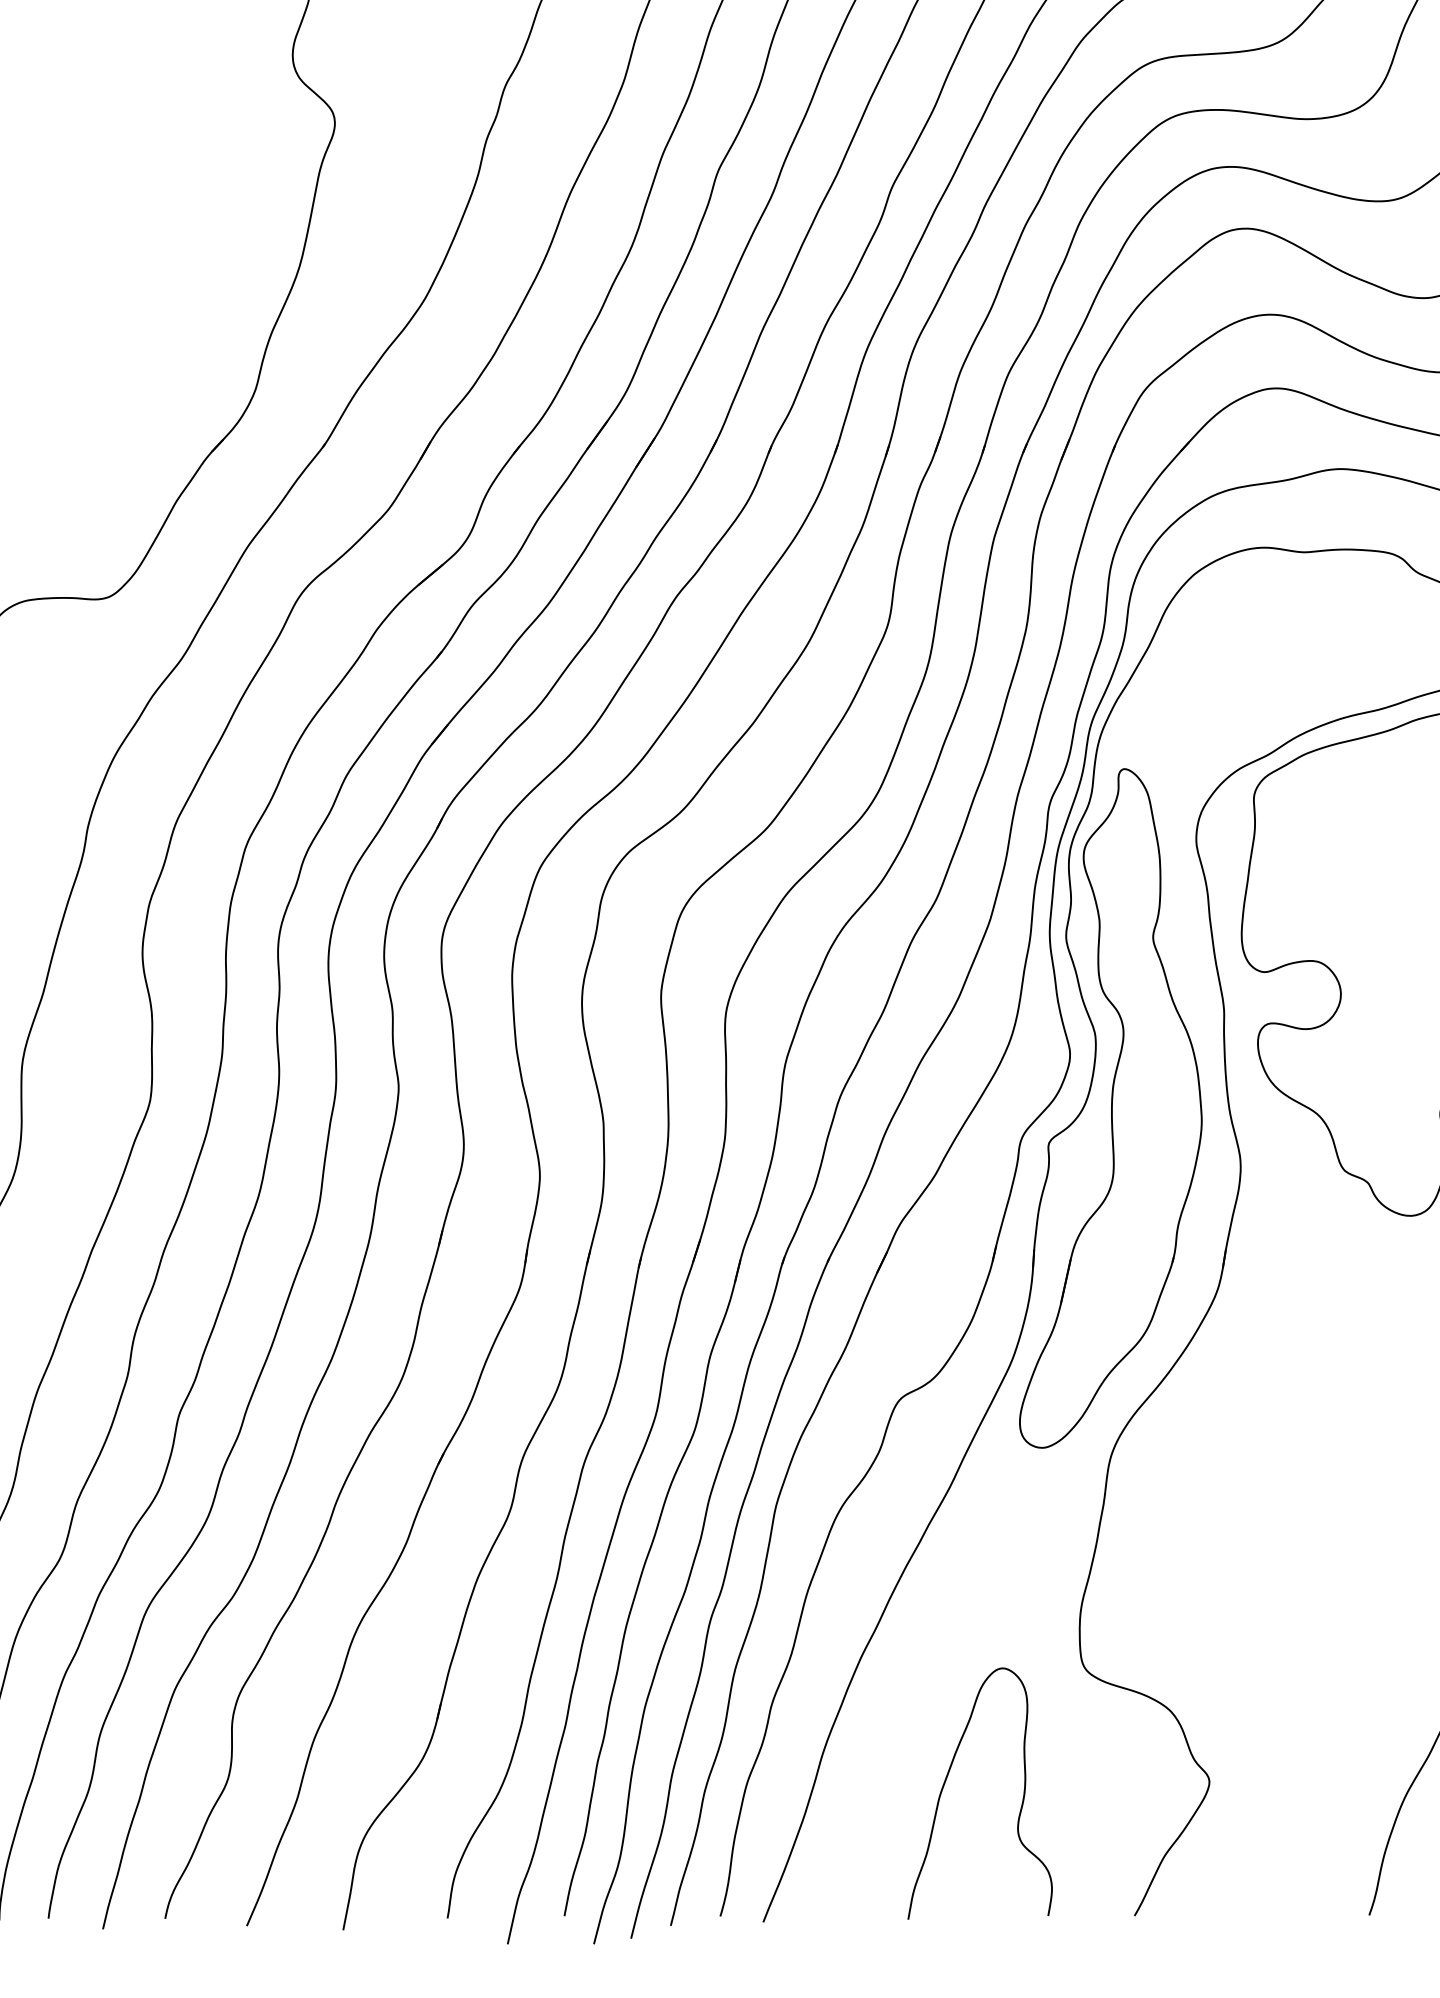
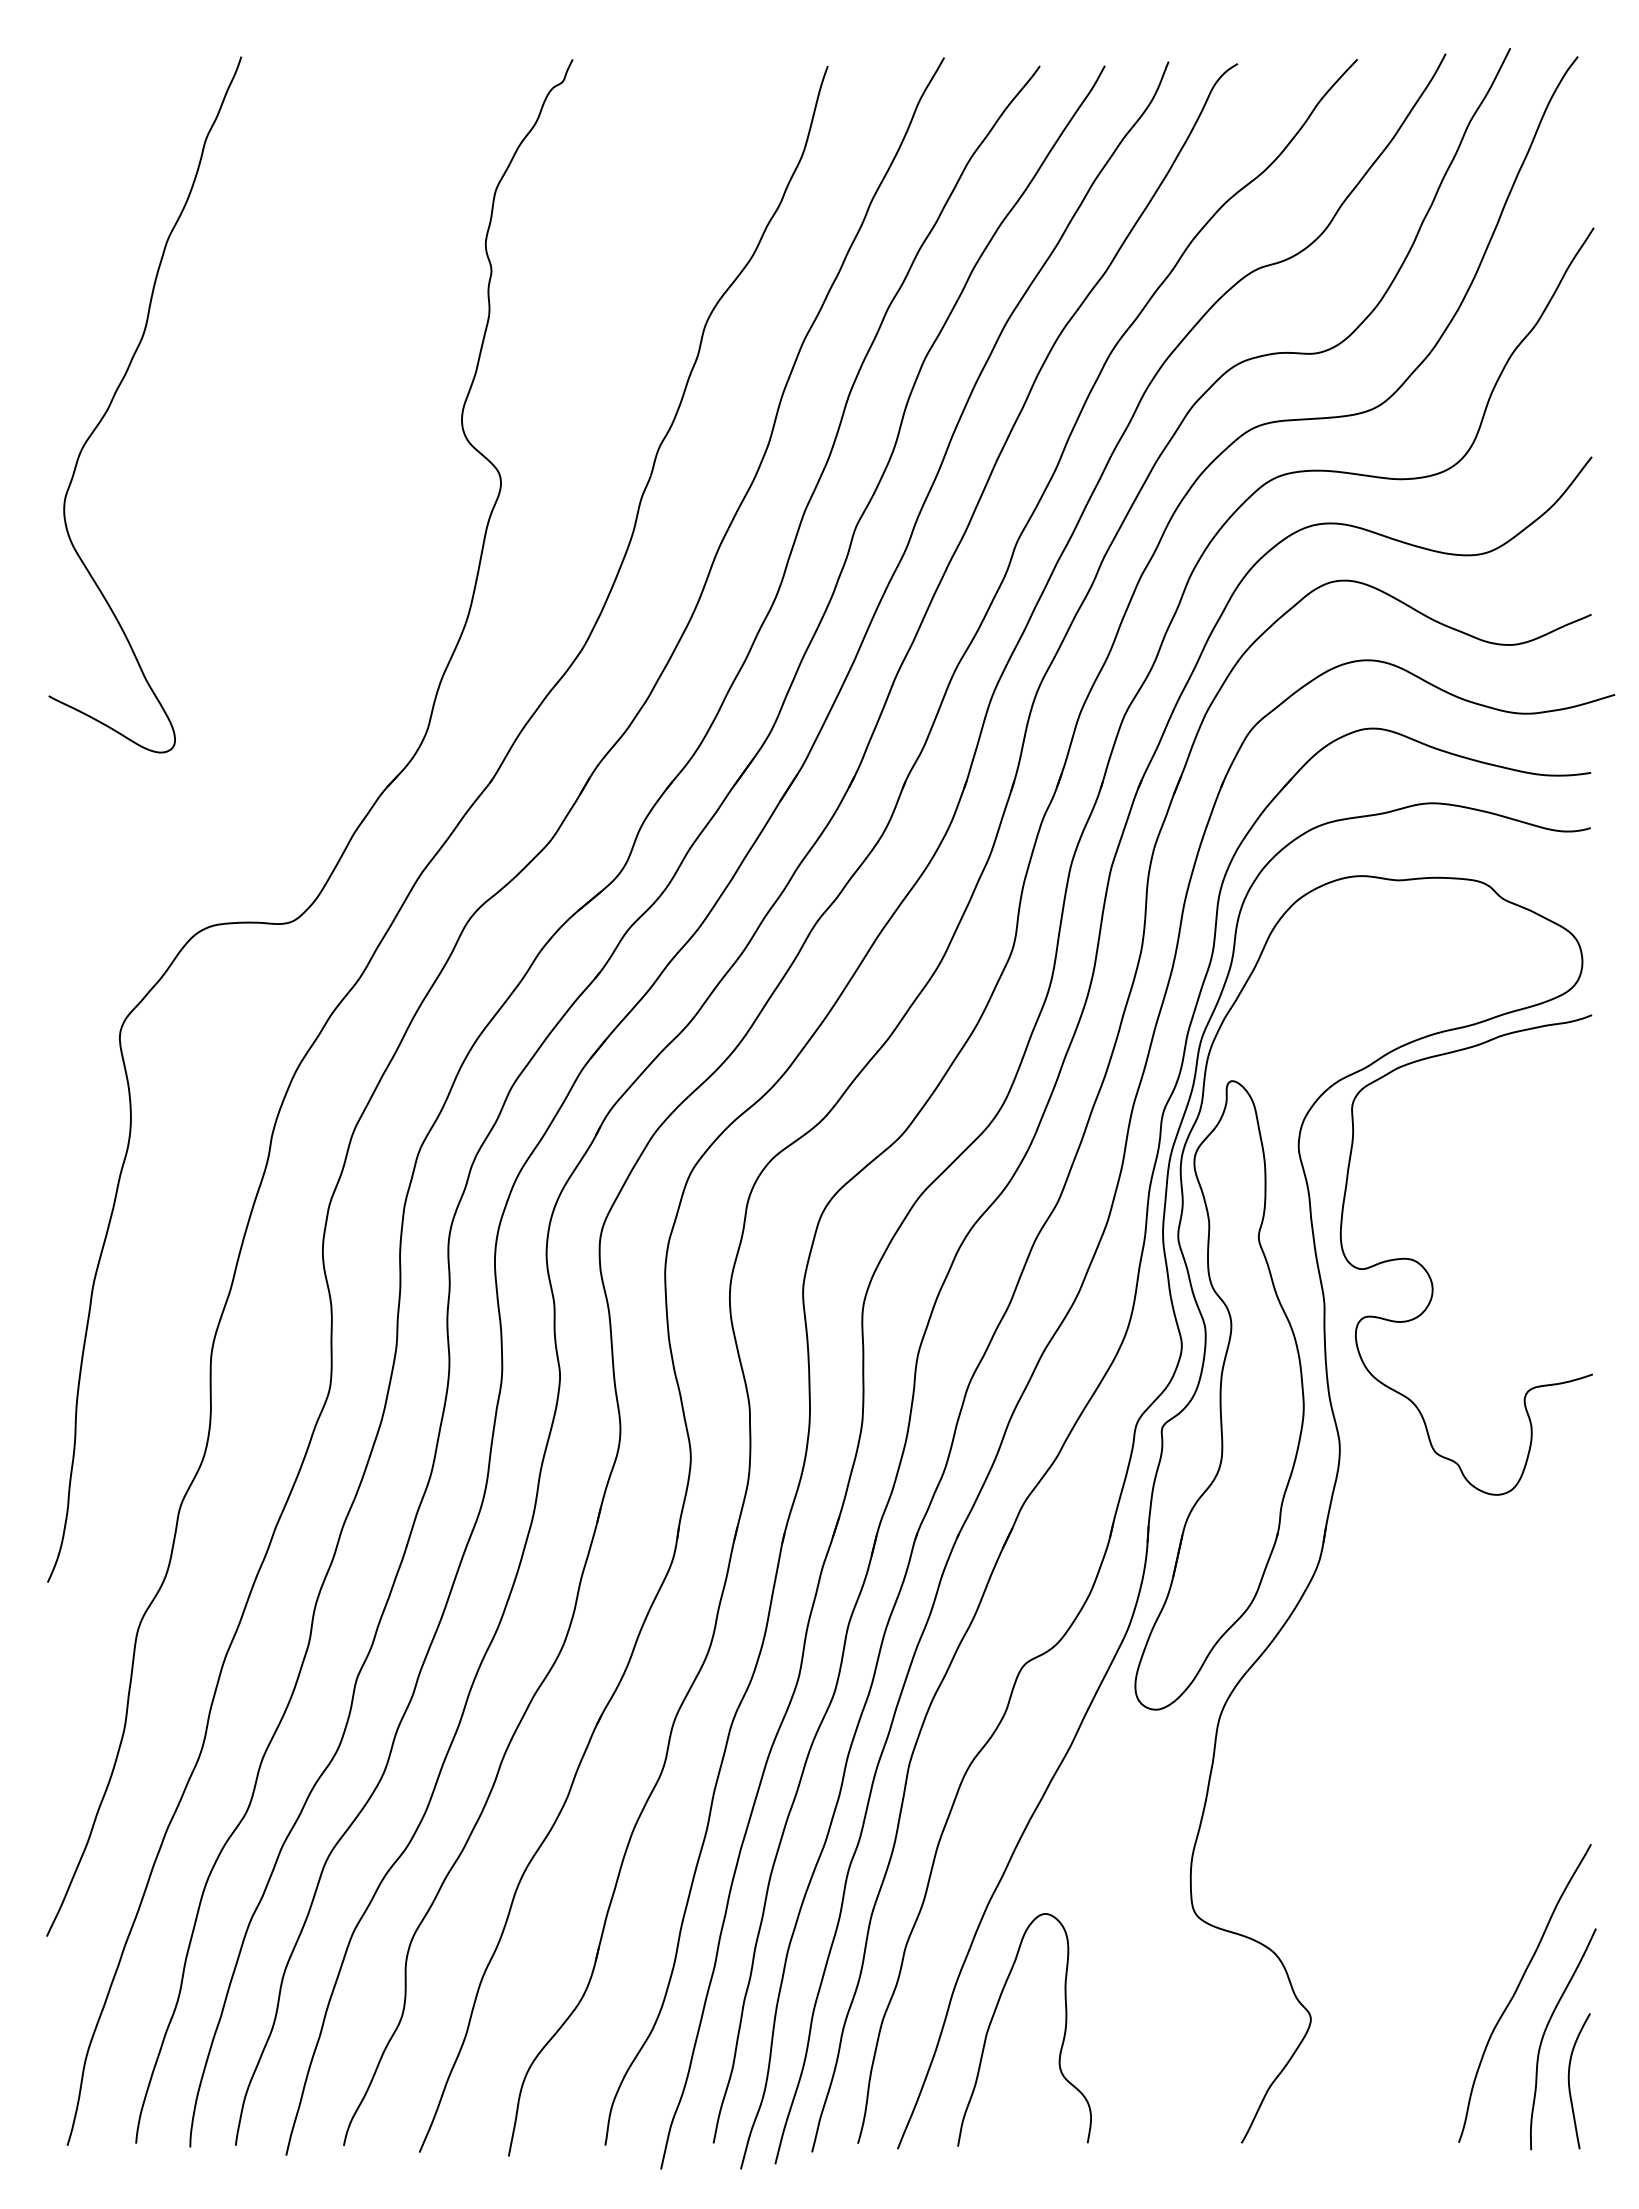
curve: (946, 1781) -> (993, 2018), moved

